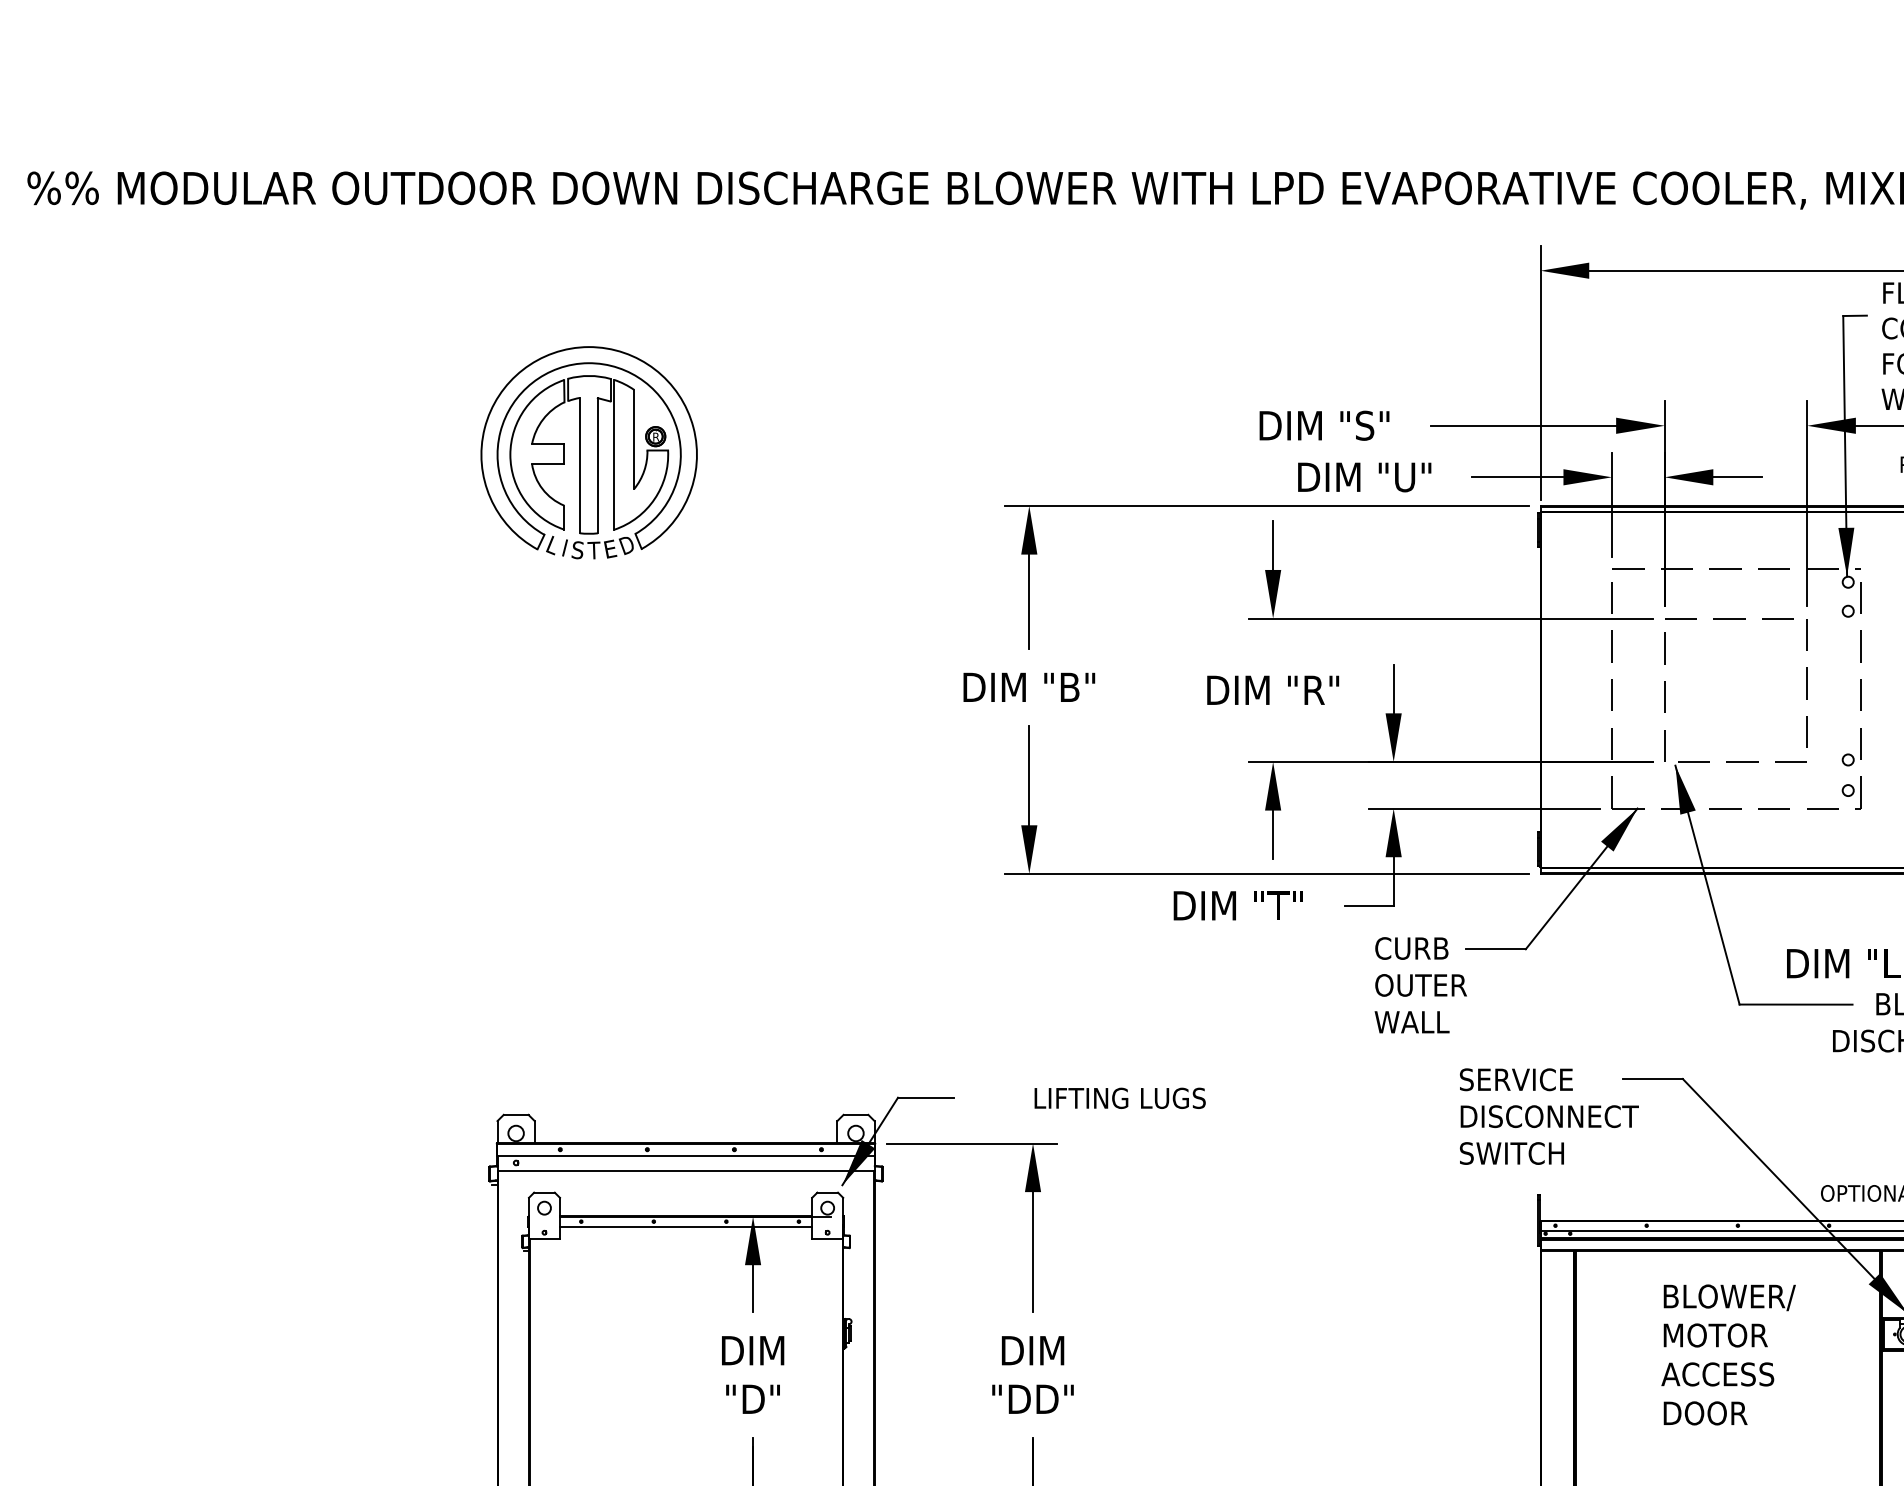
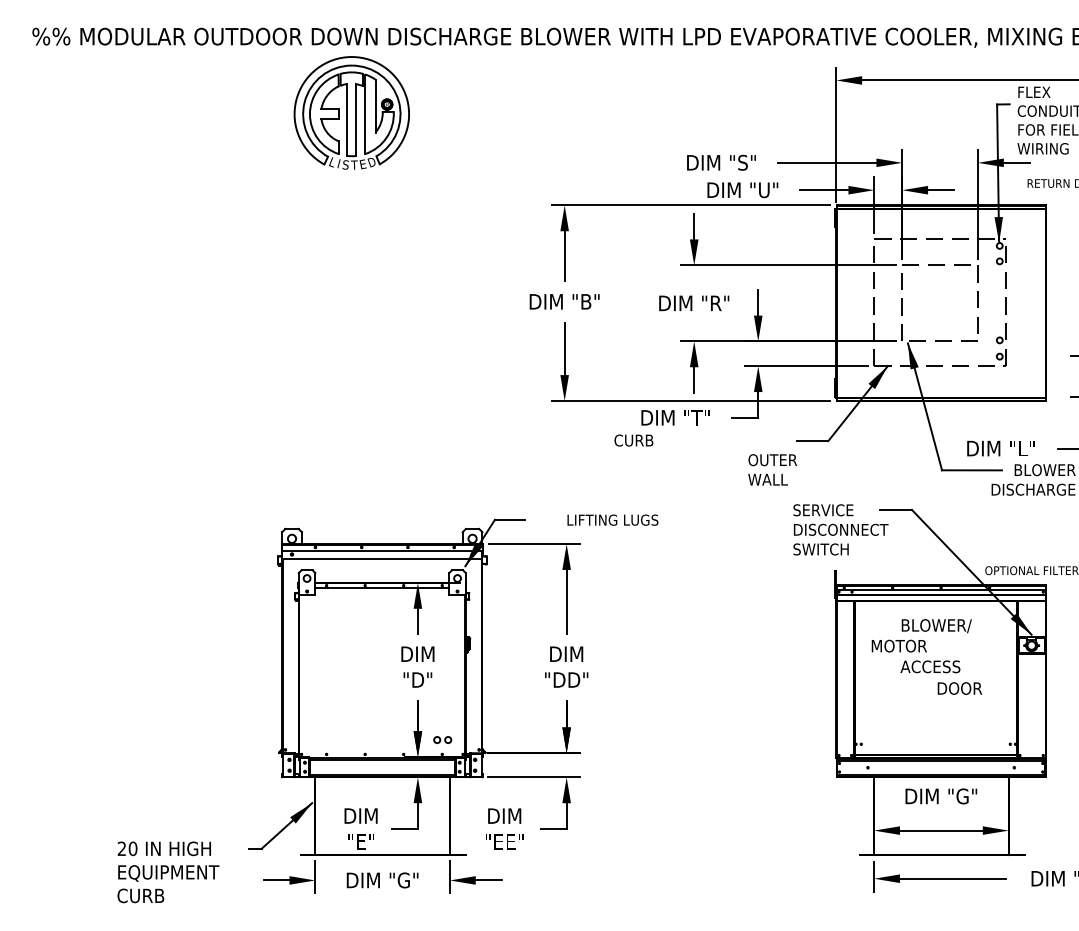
part: (588, 451) -> (351, 112), moved
text: (1411, 948) -> (633, 440), moved
text: (1714, 1334) -> (898, 645), moved
text: (1704, 1413) -> (959, 688), moved

